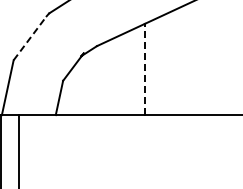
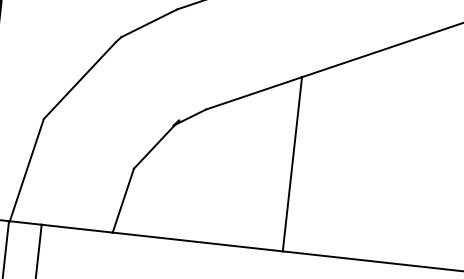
line: (30, 37) -> (80, 79), dashed -> solid
line: (144, 69) -> (291, 164), dashed -> solid

